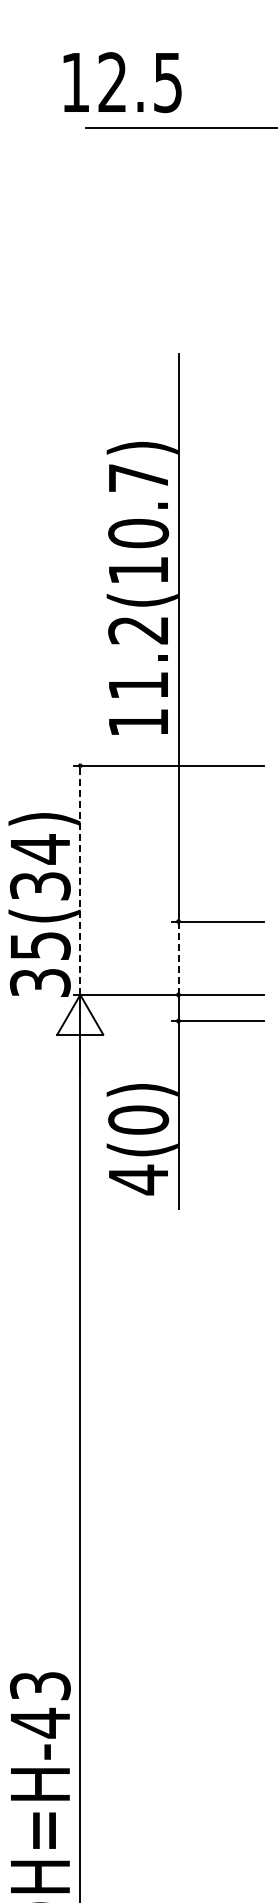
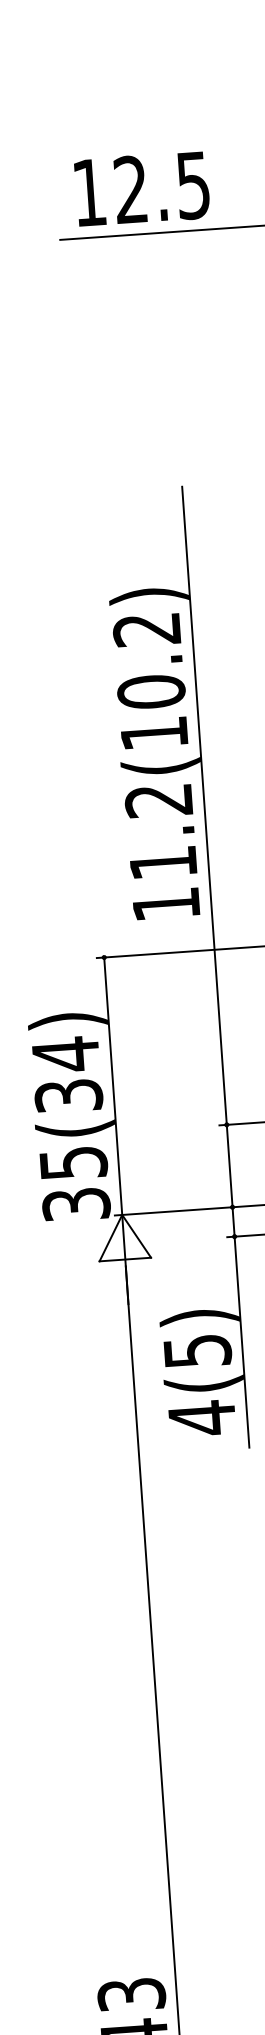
text: (122, 82) -> (142, 188), moved
text: (137, 478) -> (145, 630), 11.2(10.7) -> 11.2(10.2)
line: (80, 880) -> (113, 1086), dashed -> solid
line: (178, 958) -> (229, 1166), dashed -> solid
text: (138, 1119) -> (197, 1350), 4(0) -> 4(5)

